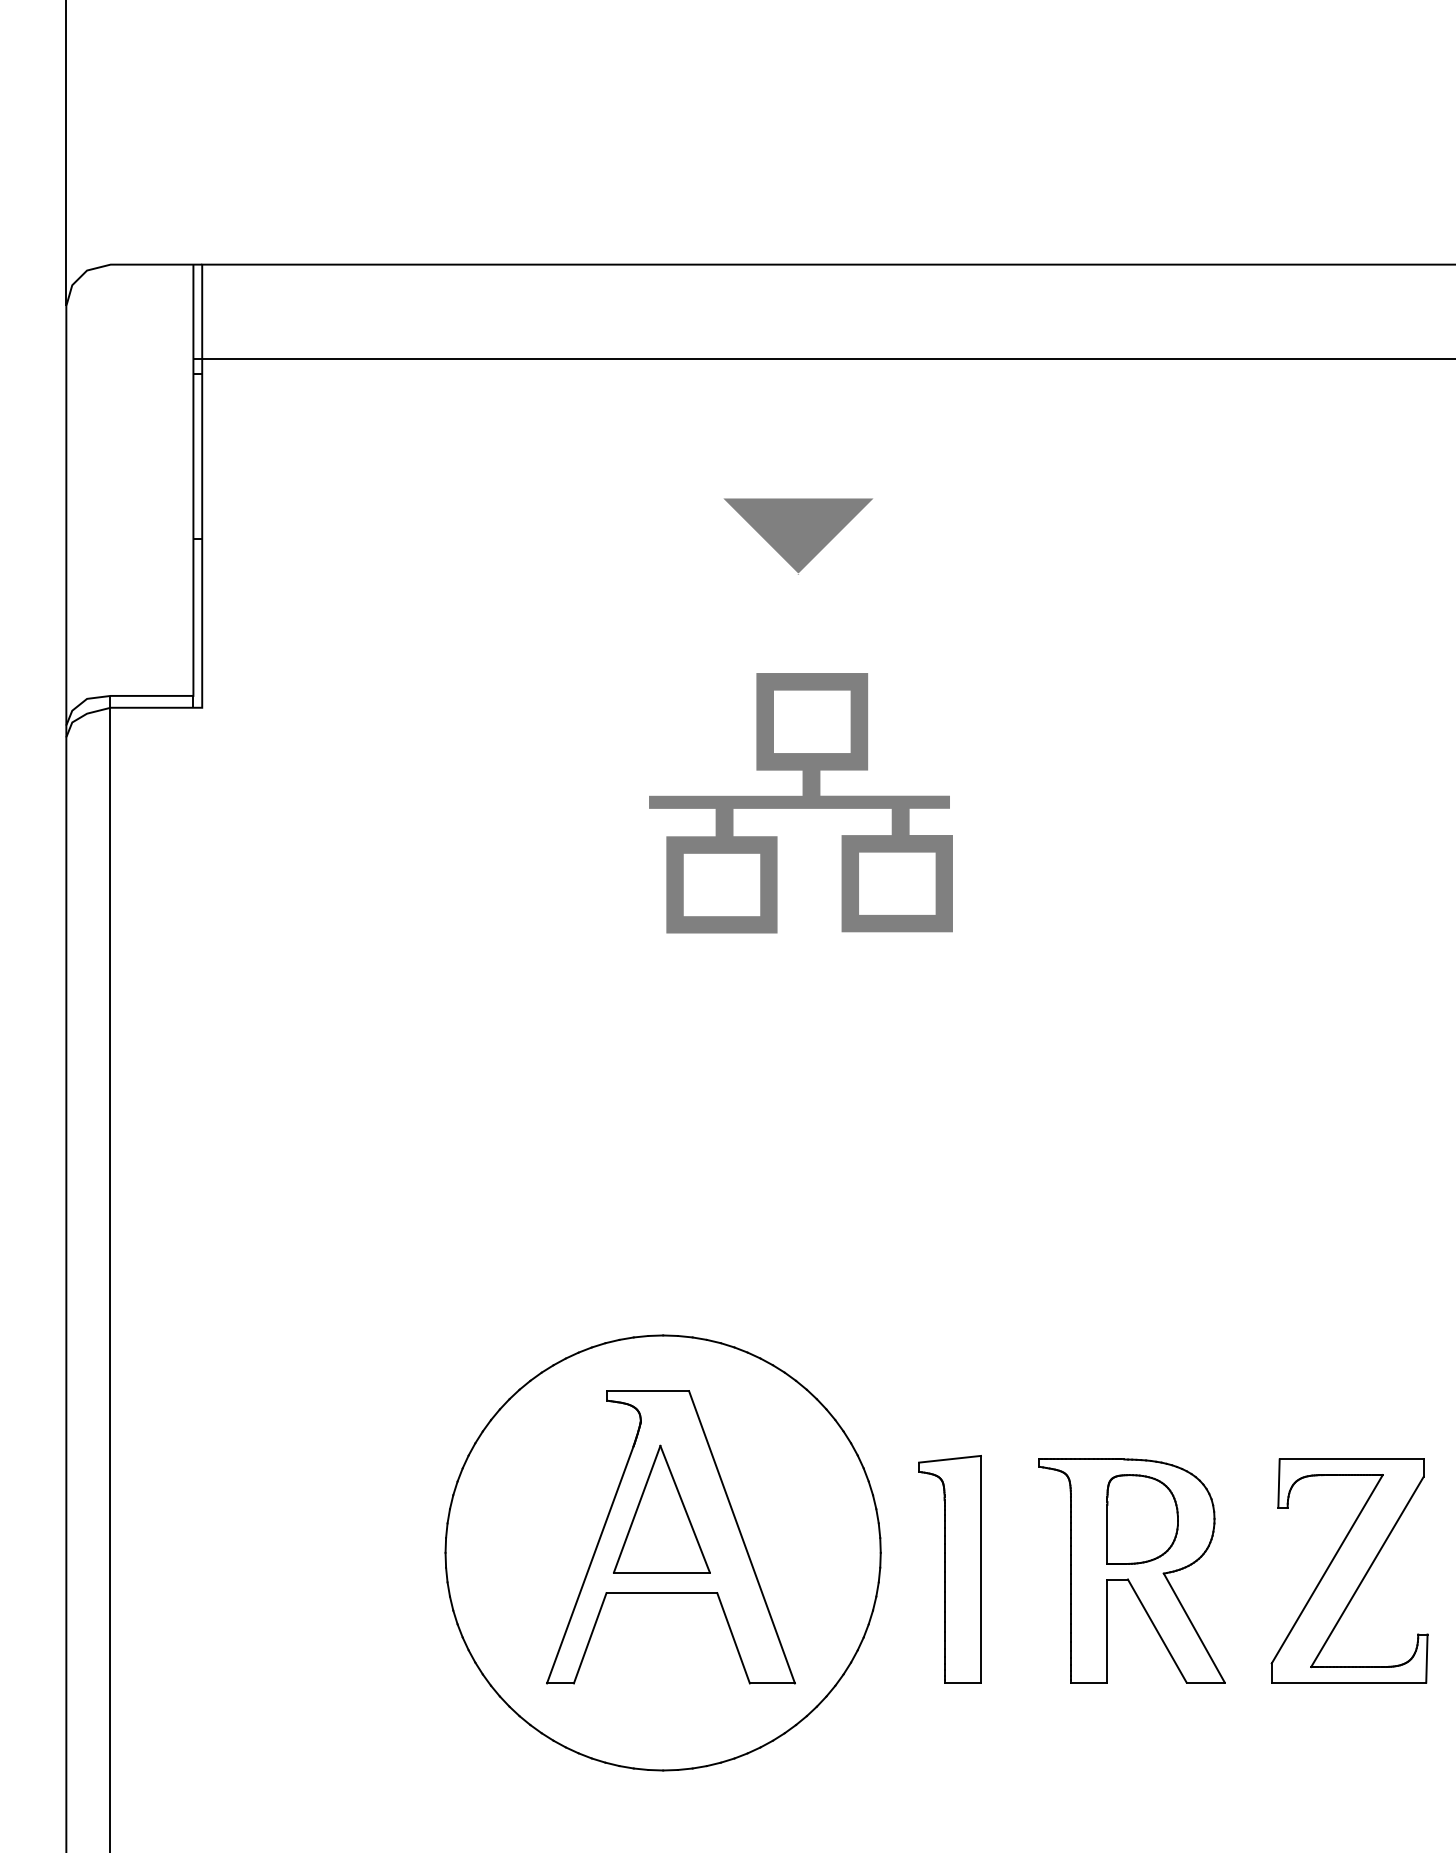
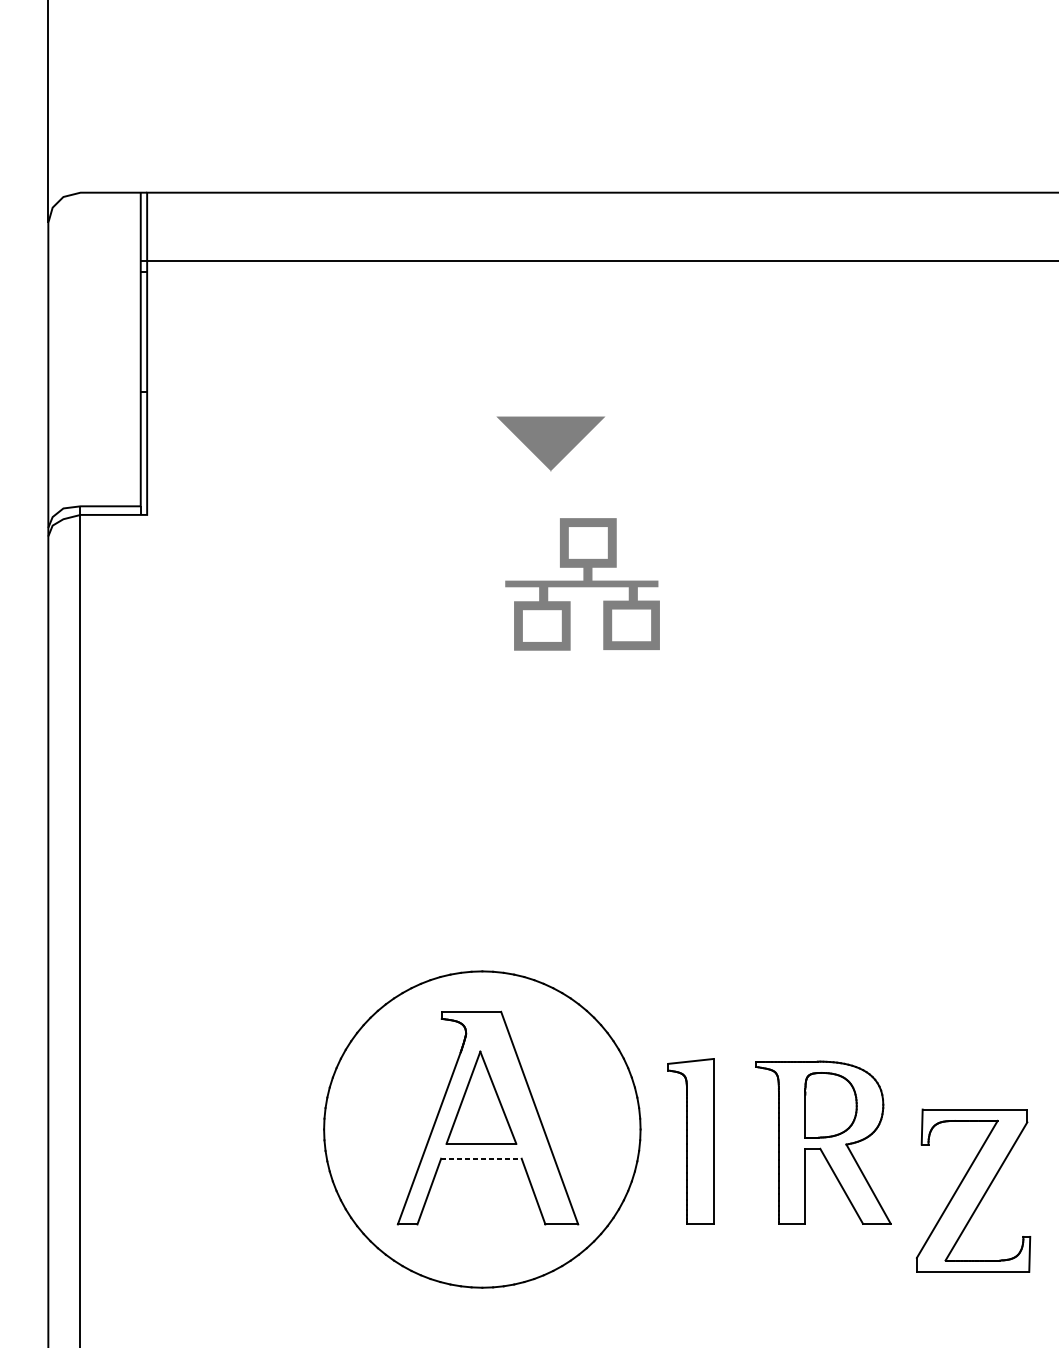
part: (798, 536) -> (550, 444), moved
part: (800, 803) -> (582, 584), size x0.7
part: (1349, 1570) -> (973, 1190), moved
line: (662, 1593) -> (481, 1159), solid -> dashed

